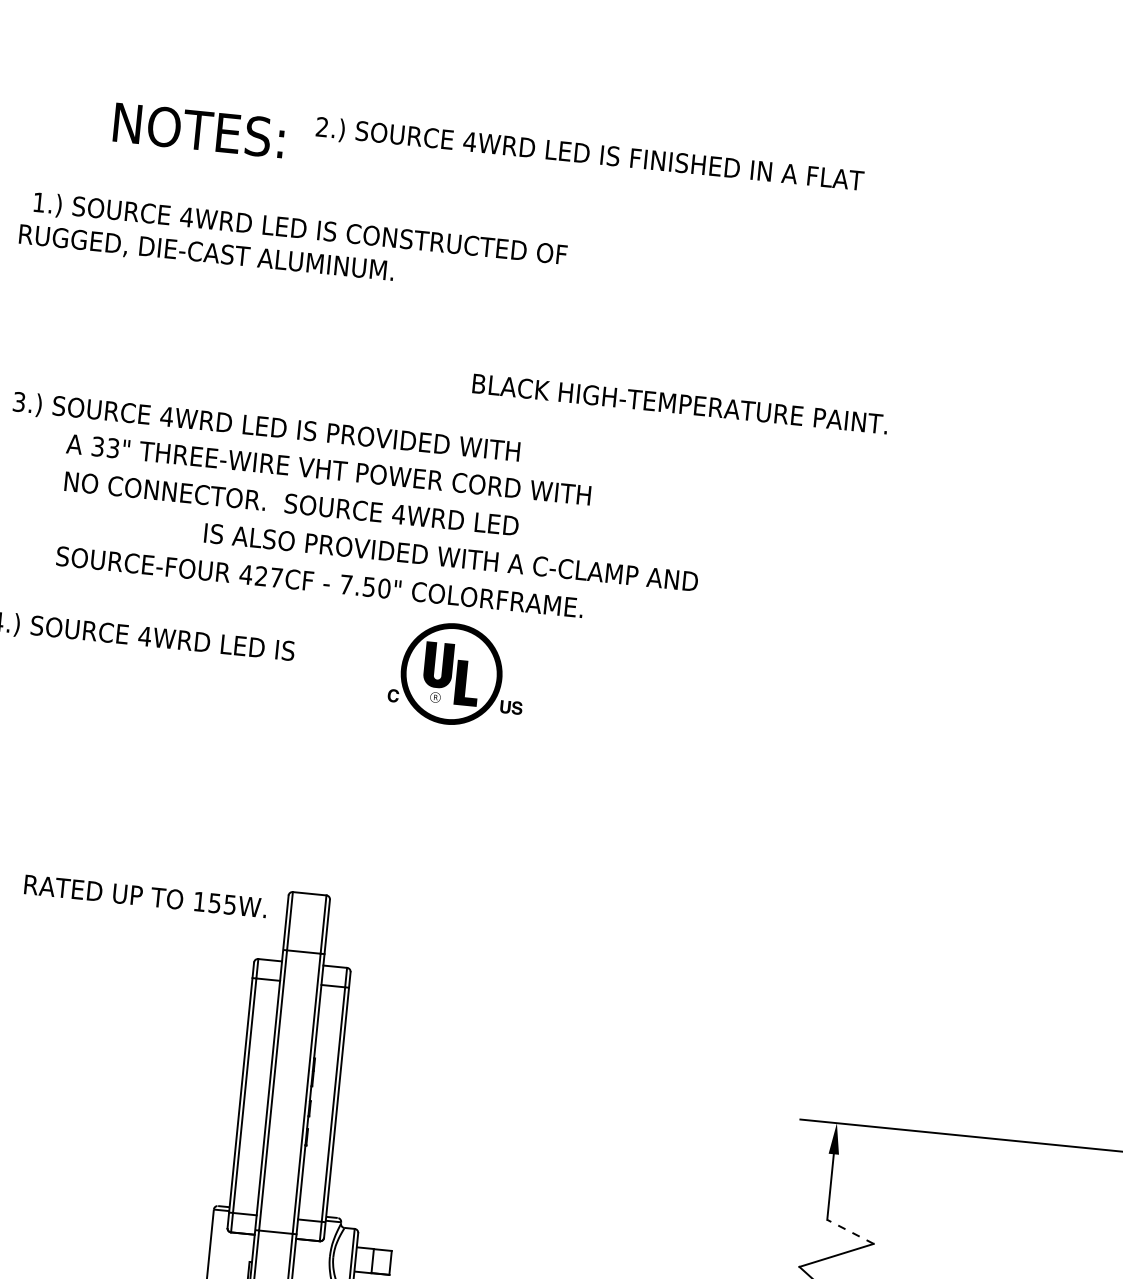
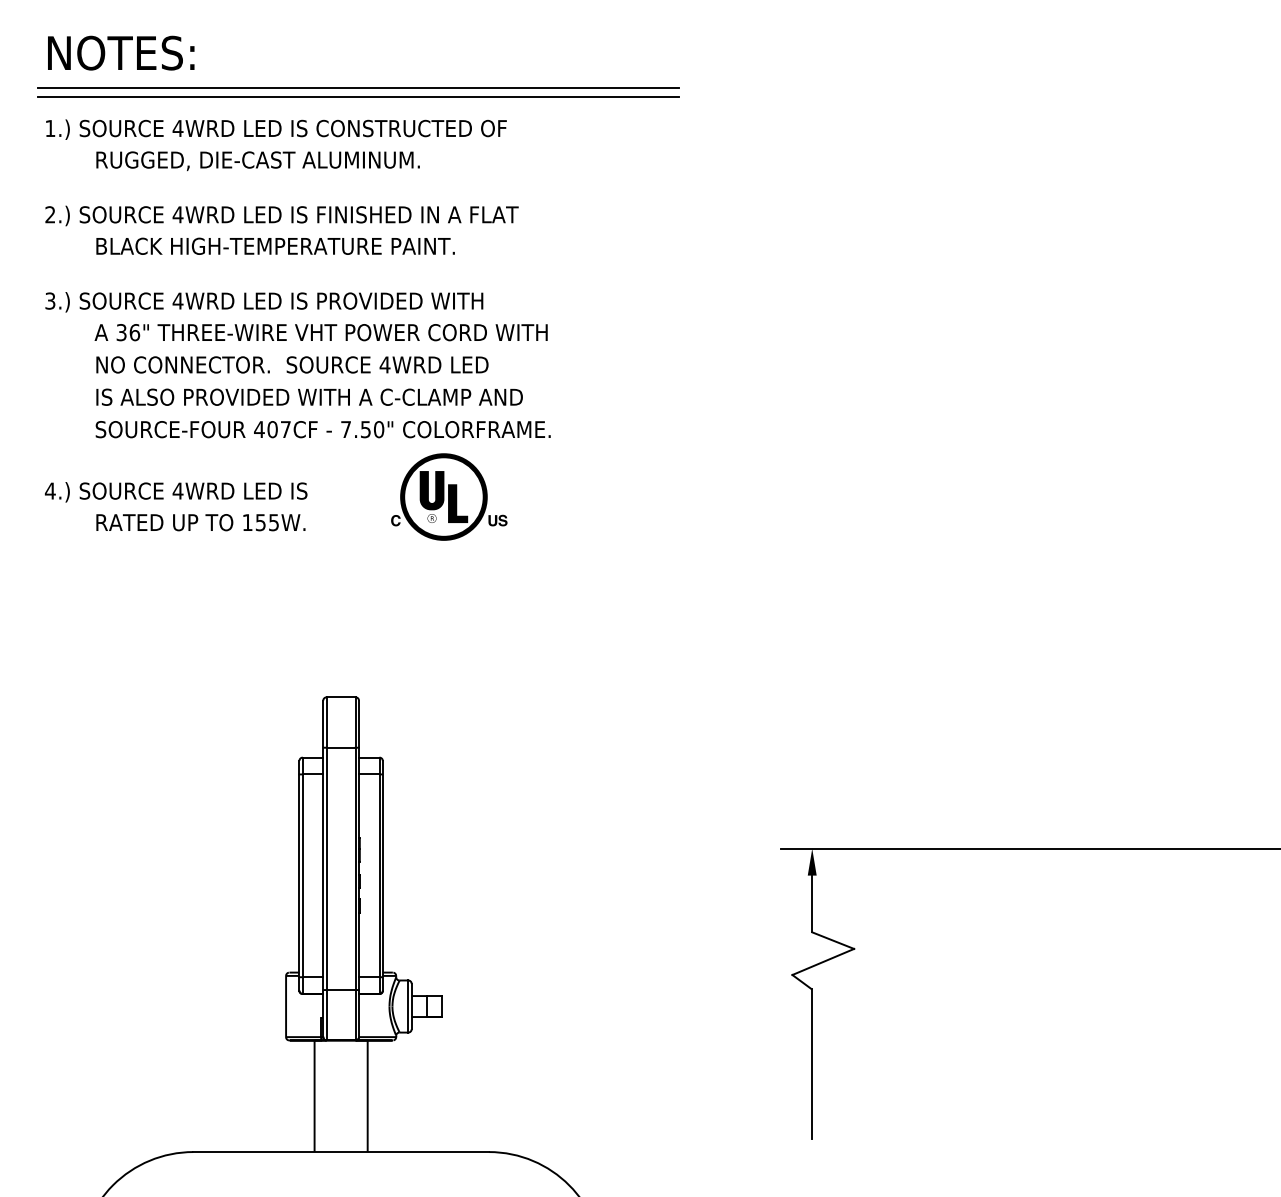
text: (199, 129) -> (121, 52), moved
text: (589, 154) -> (281, 215), moved
line: (400, 190) -> (358, 87), added
line: (398, 202) -> (358, 97), added
text: (205, 254) -> (257, 161), moved
text: (680, 403) -> (275, 245), moved
text: (112, 448) -> (134, 332), 33" -> 36"
text: (451, 556) -> (309, 396), moved
text: (261, 576) -> (272, 429), 427CF -> 407CF
text: (145, 896) -> (200, 522), moved
line: (850, 1231) -> (833, 940), dashed -> solid

